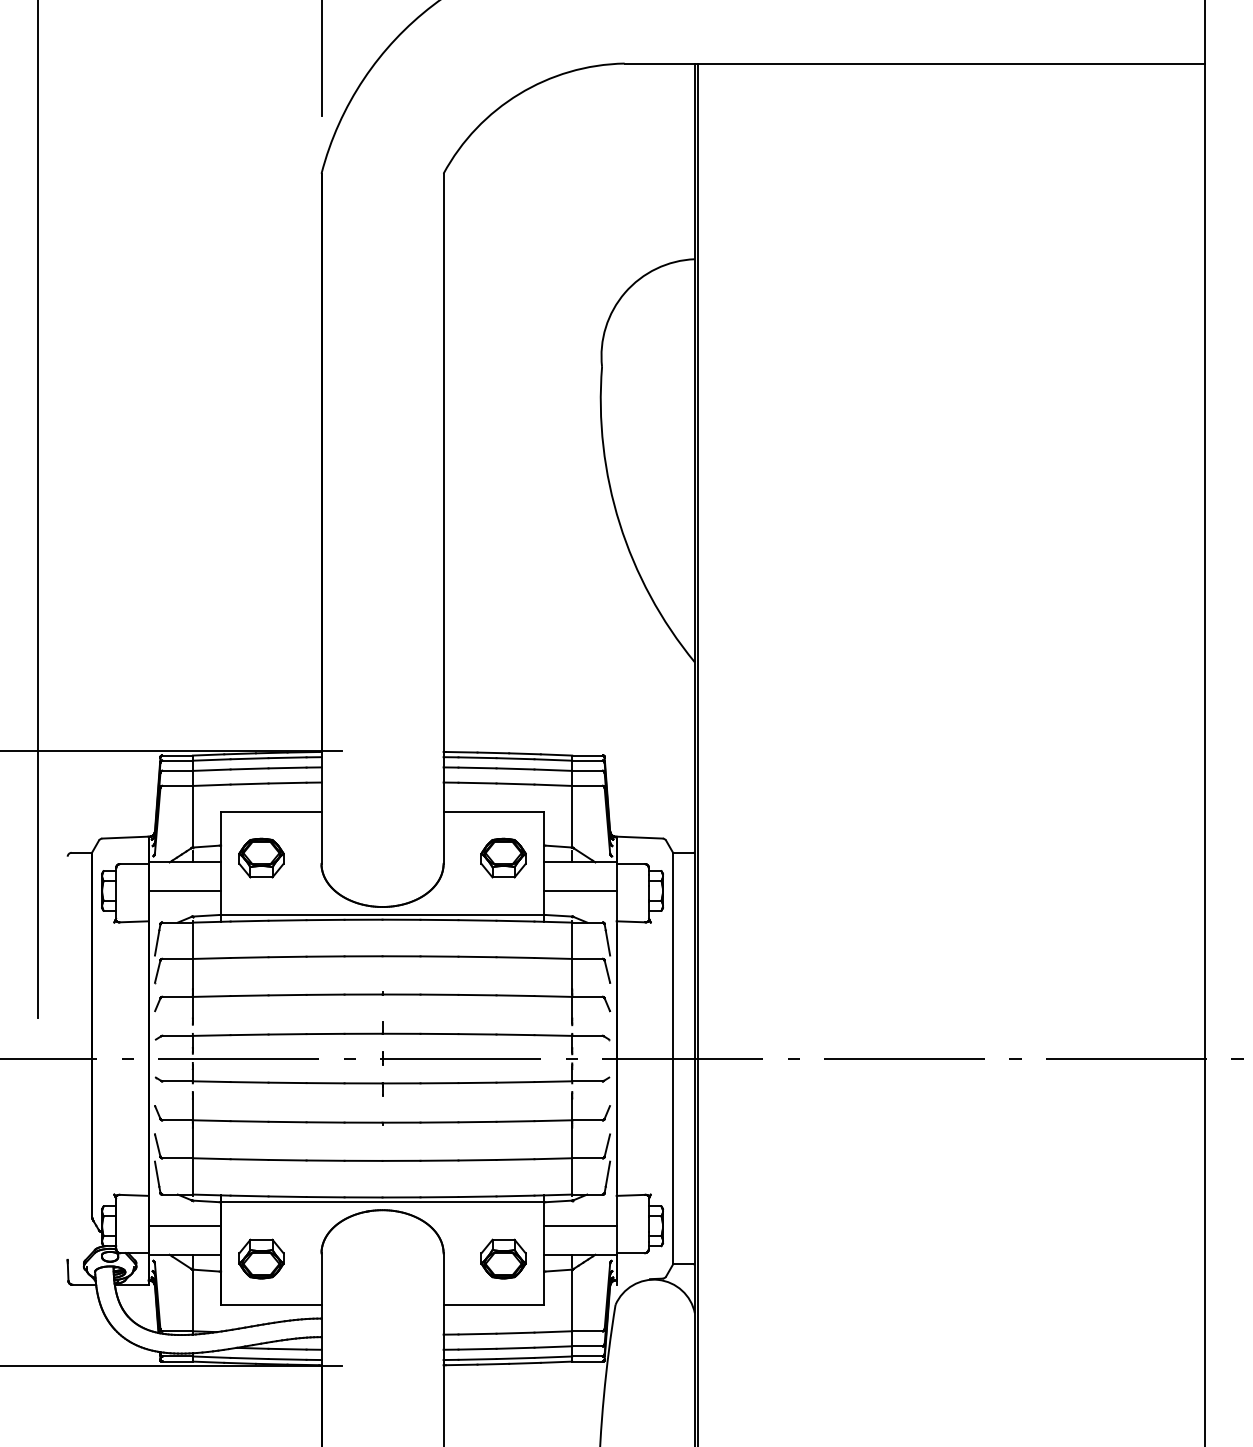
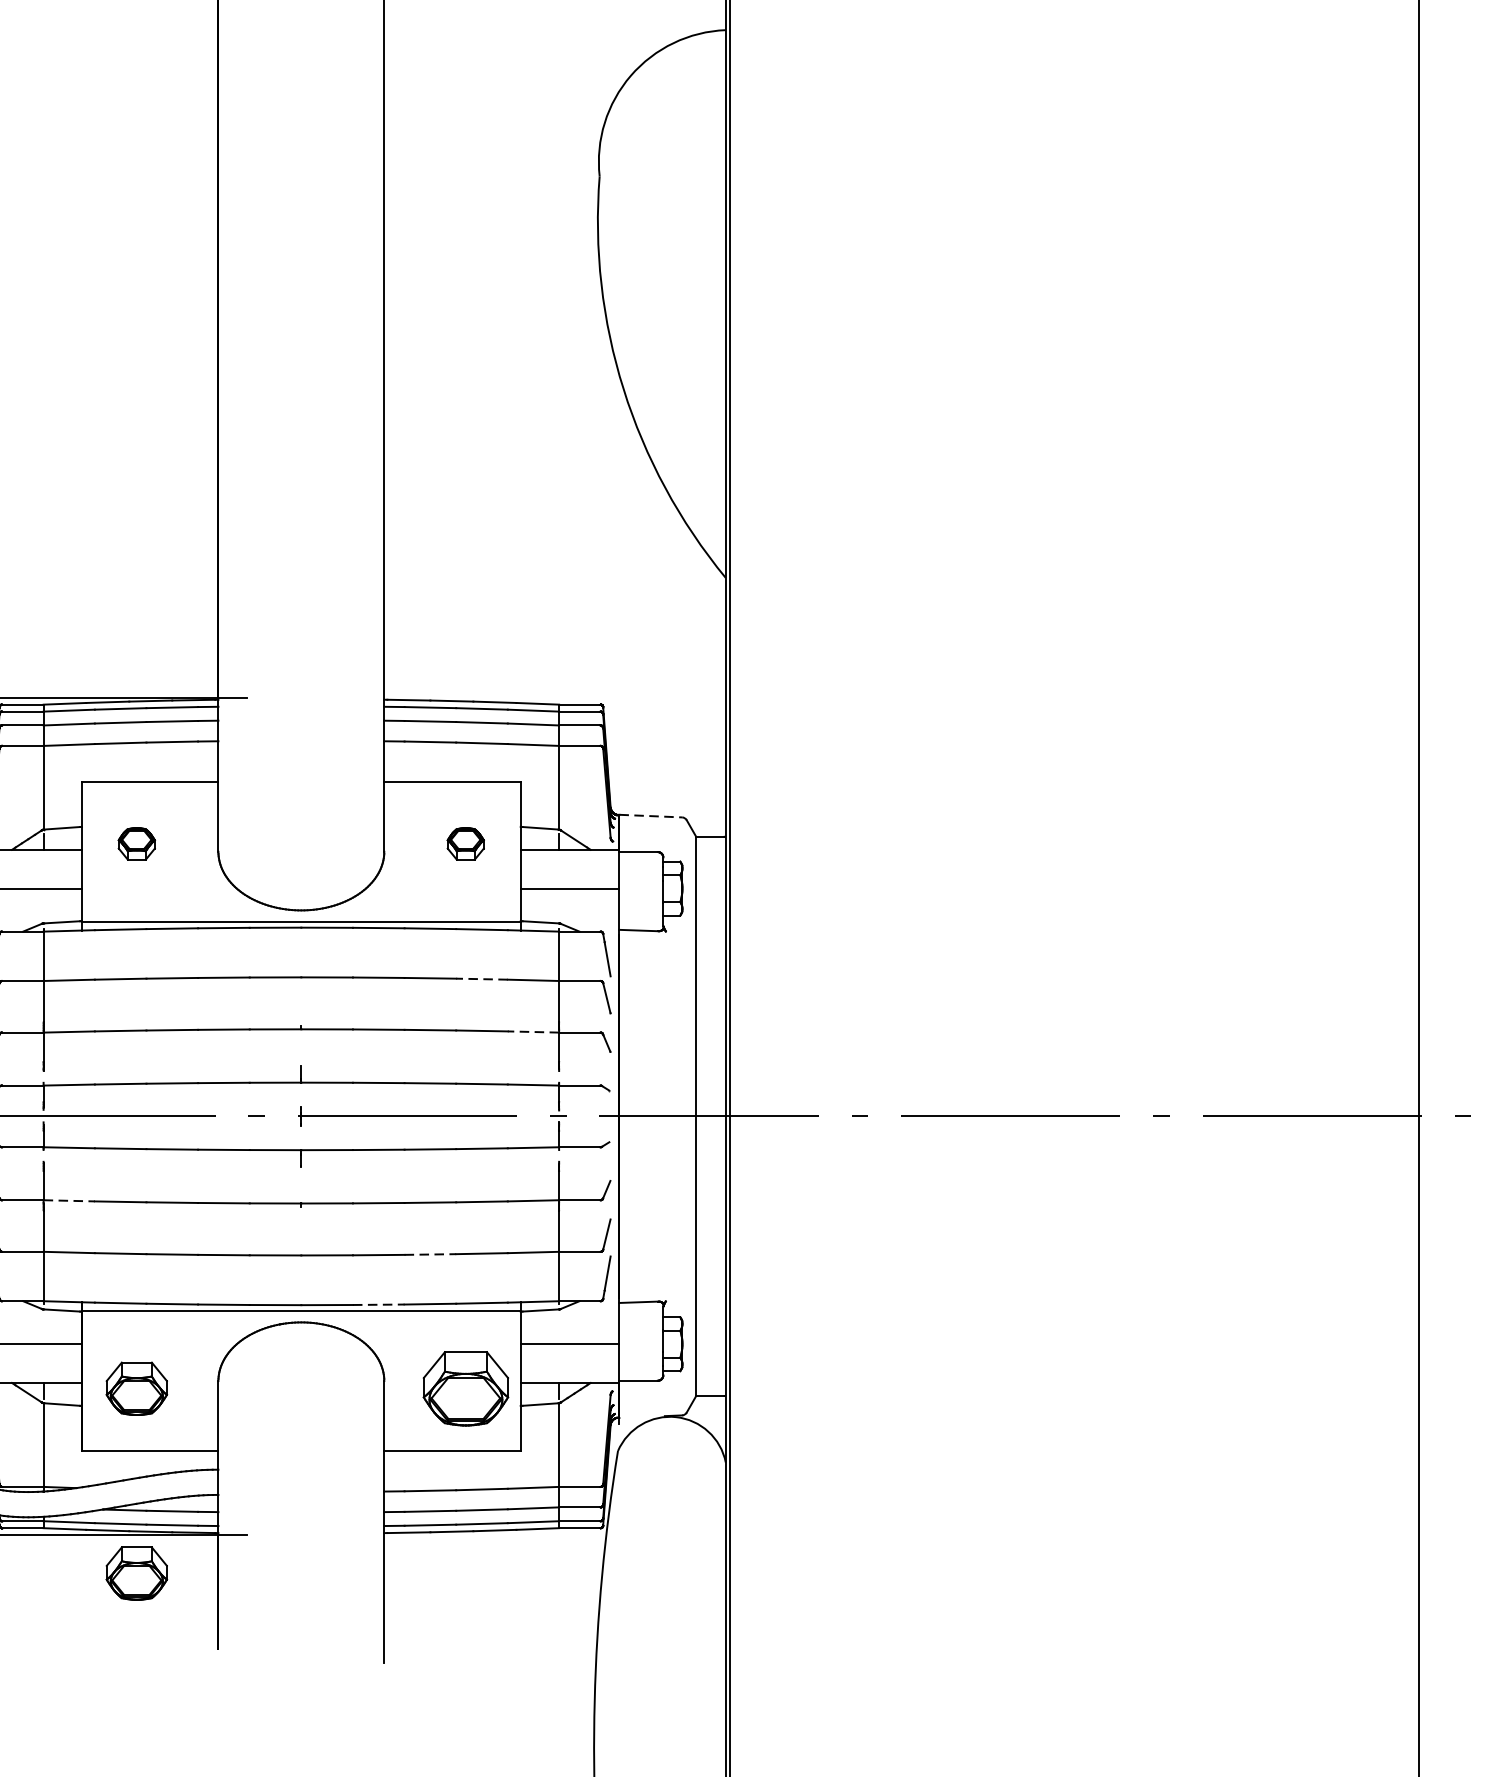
line: (640, 837) -> (651, 815), solid -> dashed
part: (261, 857) -> (136, 843), size x0.6
part: (503, 857) -> (465, 843), size x0.6
line: (515, 957) -> (482, 979), solid -> dashed
line: (553, 996) -> (533, 1032), solid -> dashed
line: (211, 1120) -> (68, 1200), solid -> dashed
line: (477, 1160) -> (430, 1254), solid -> dashed
line: (439, 1197) -> (378, 1305), solid -> dashed
part: (503, 1258) -> (465, 1388), size x1.4
part: (261, 1394) -> (136, 1572), added

